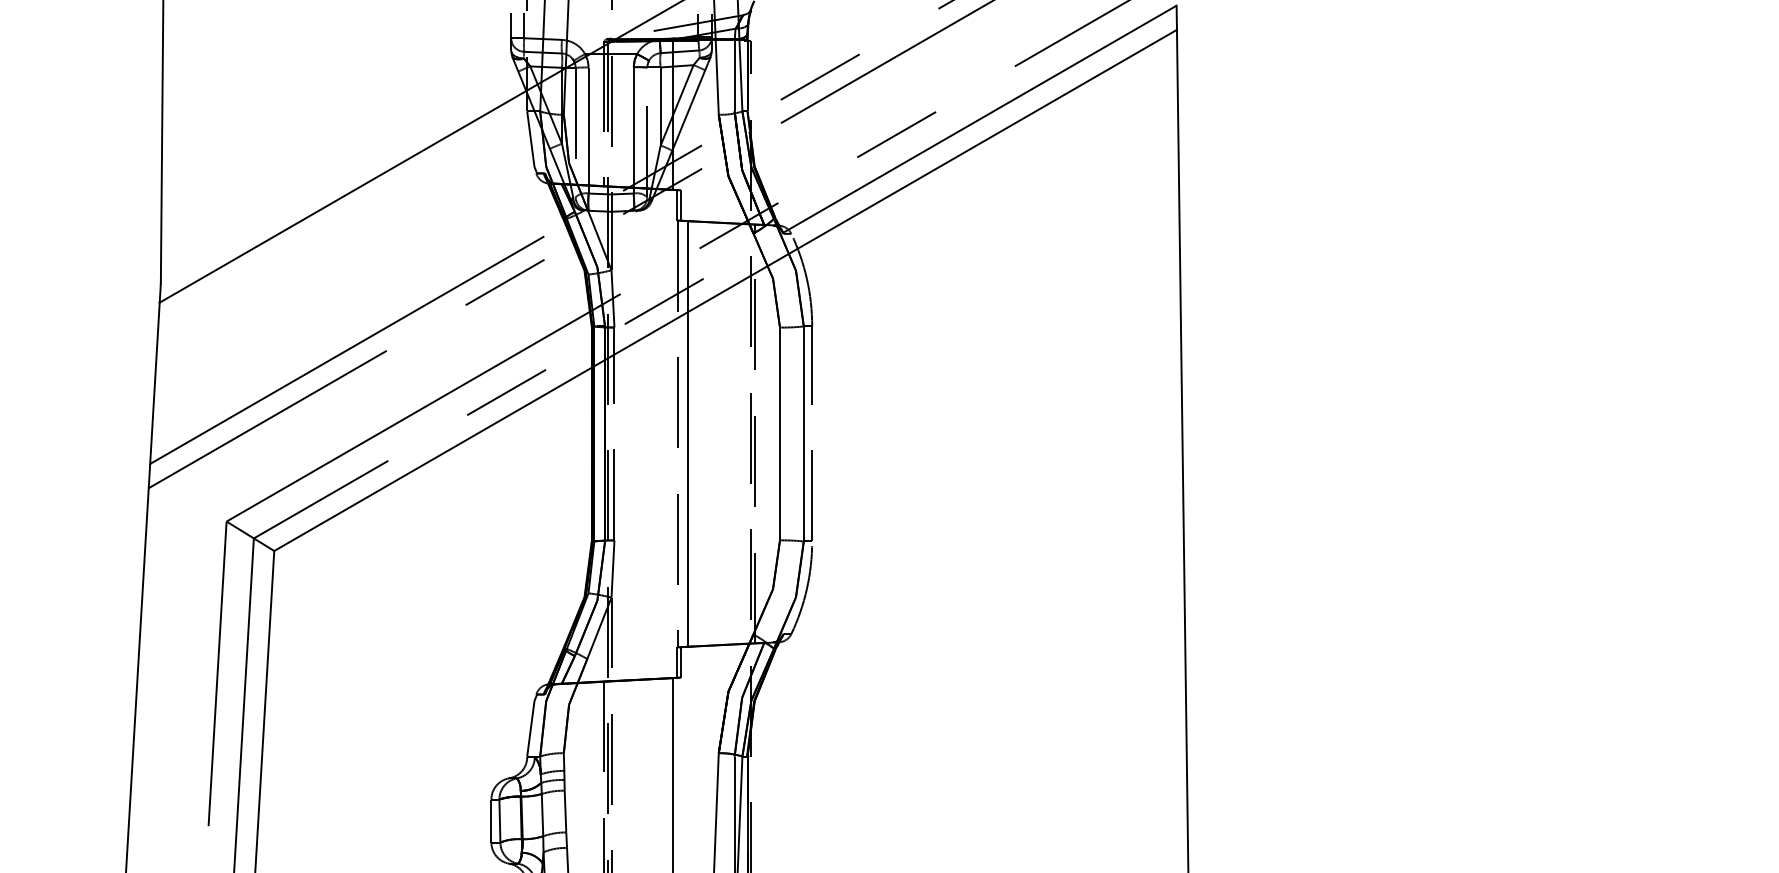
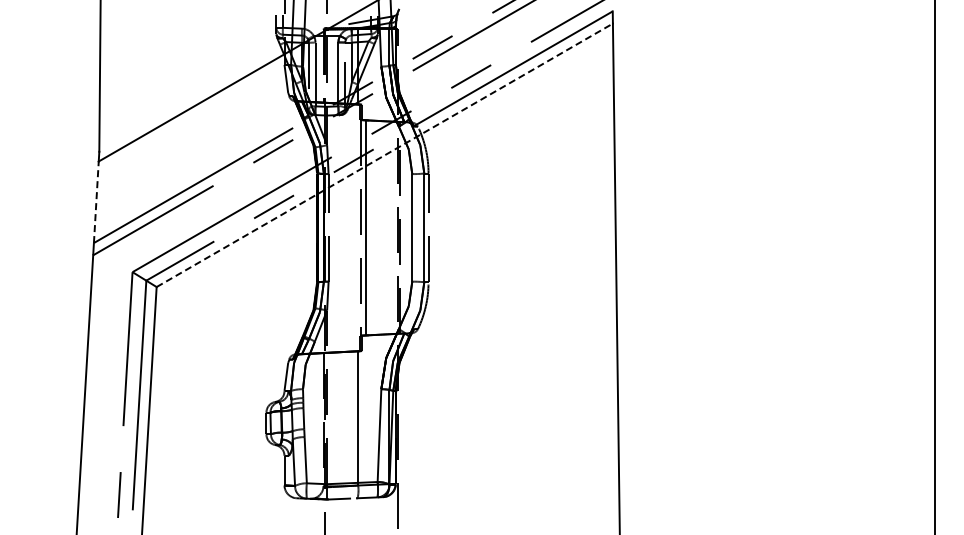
line: (727, 290) -> (385, 155), solid -> dashed
line: (155, 383) -> (96, 202), solid -> dashed

